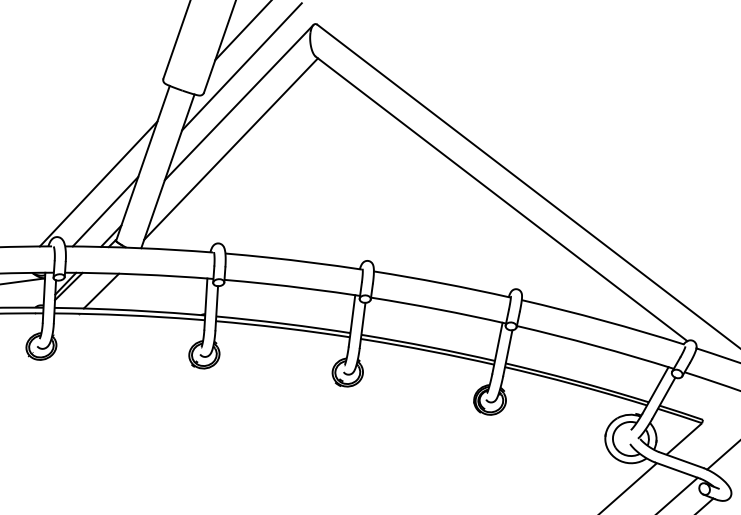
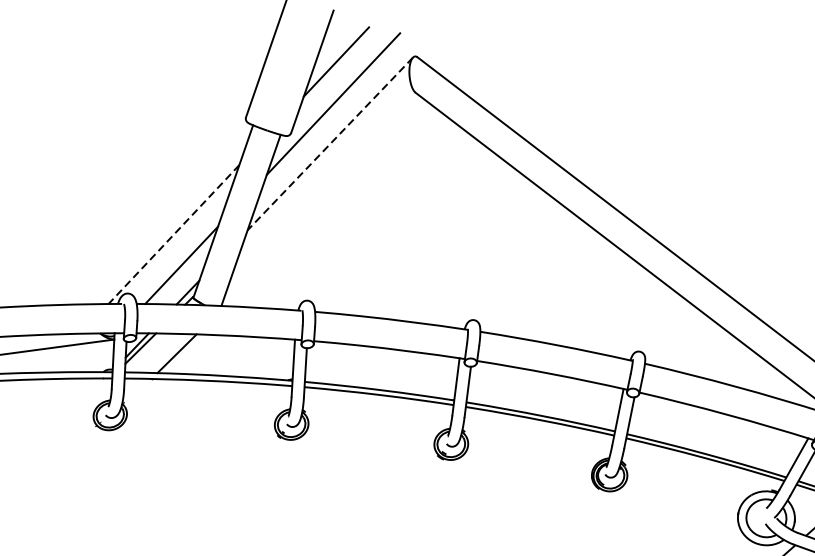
line: (238, 103) -> (329, 144), solid -> dashed
line: (230, 148) -> (320, 194), removed
line: (98, 184) -> (173, 235), solid -> dashed

